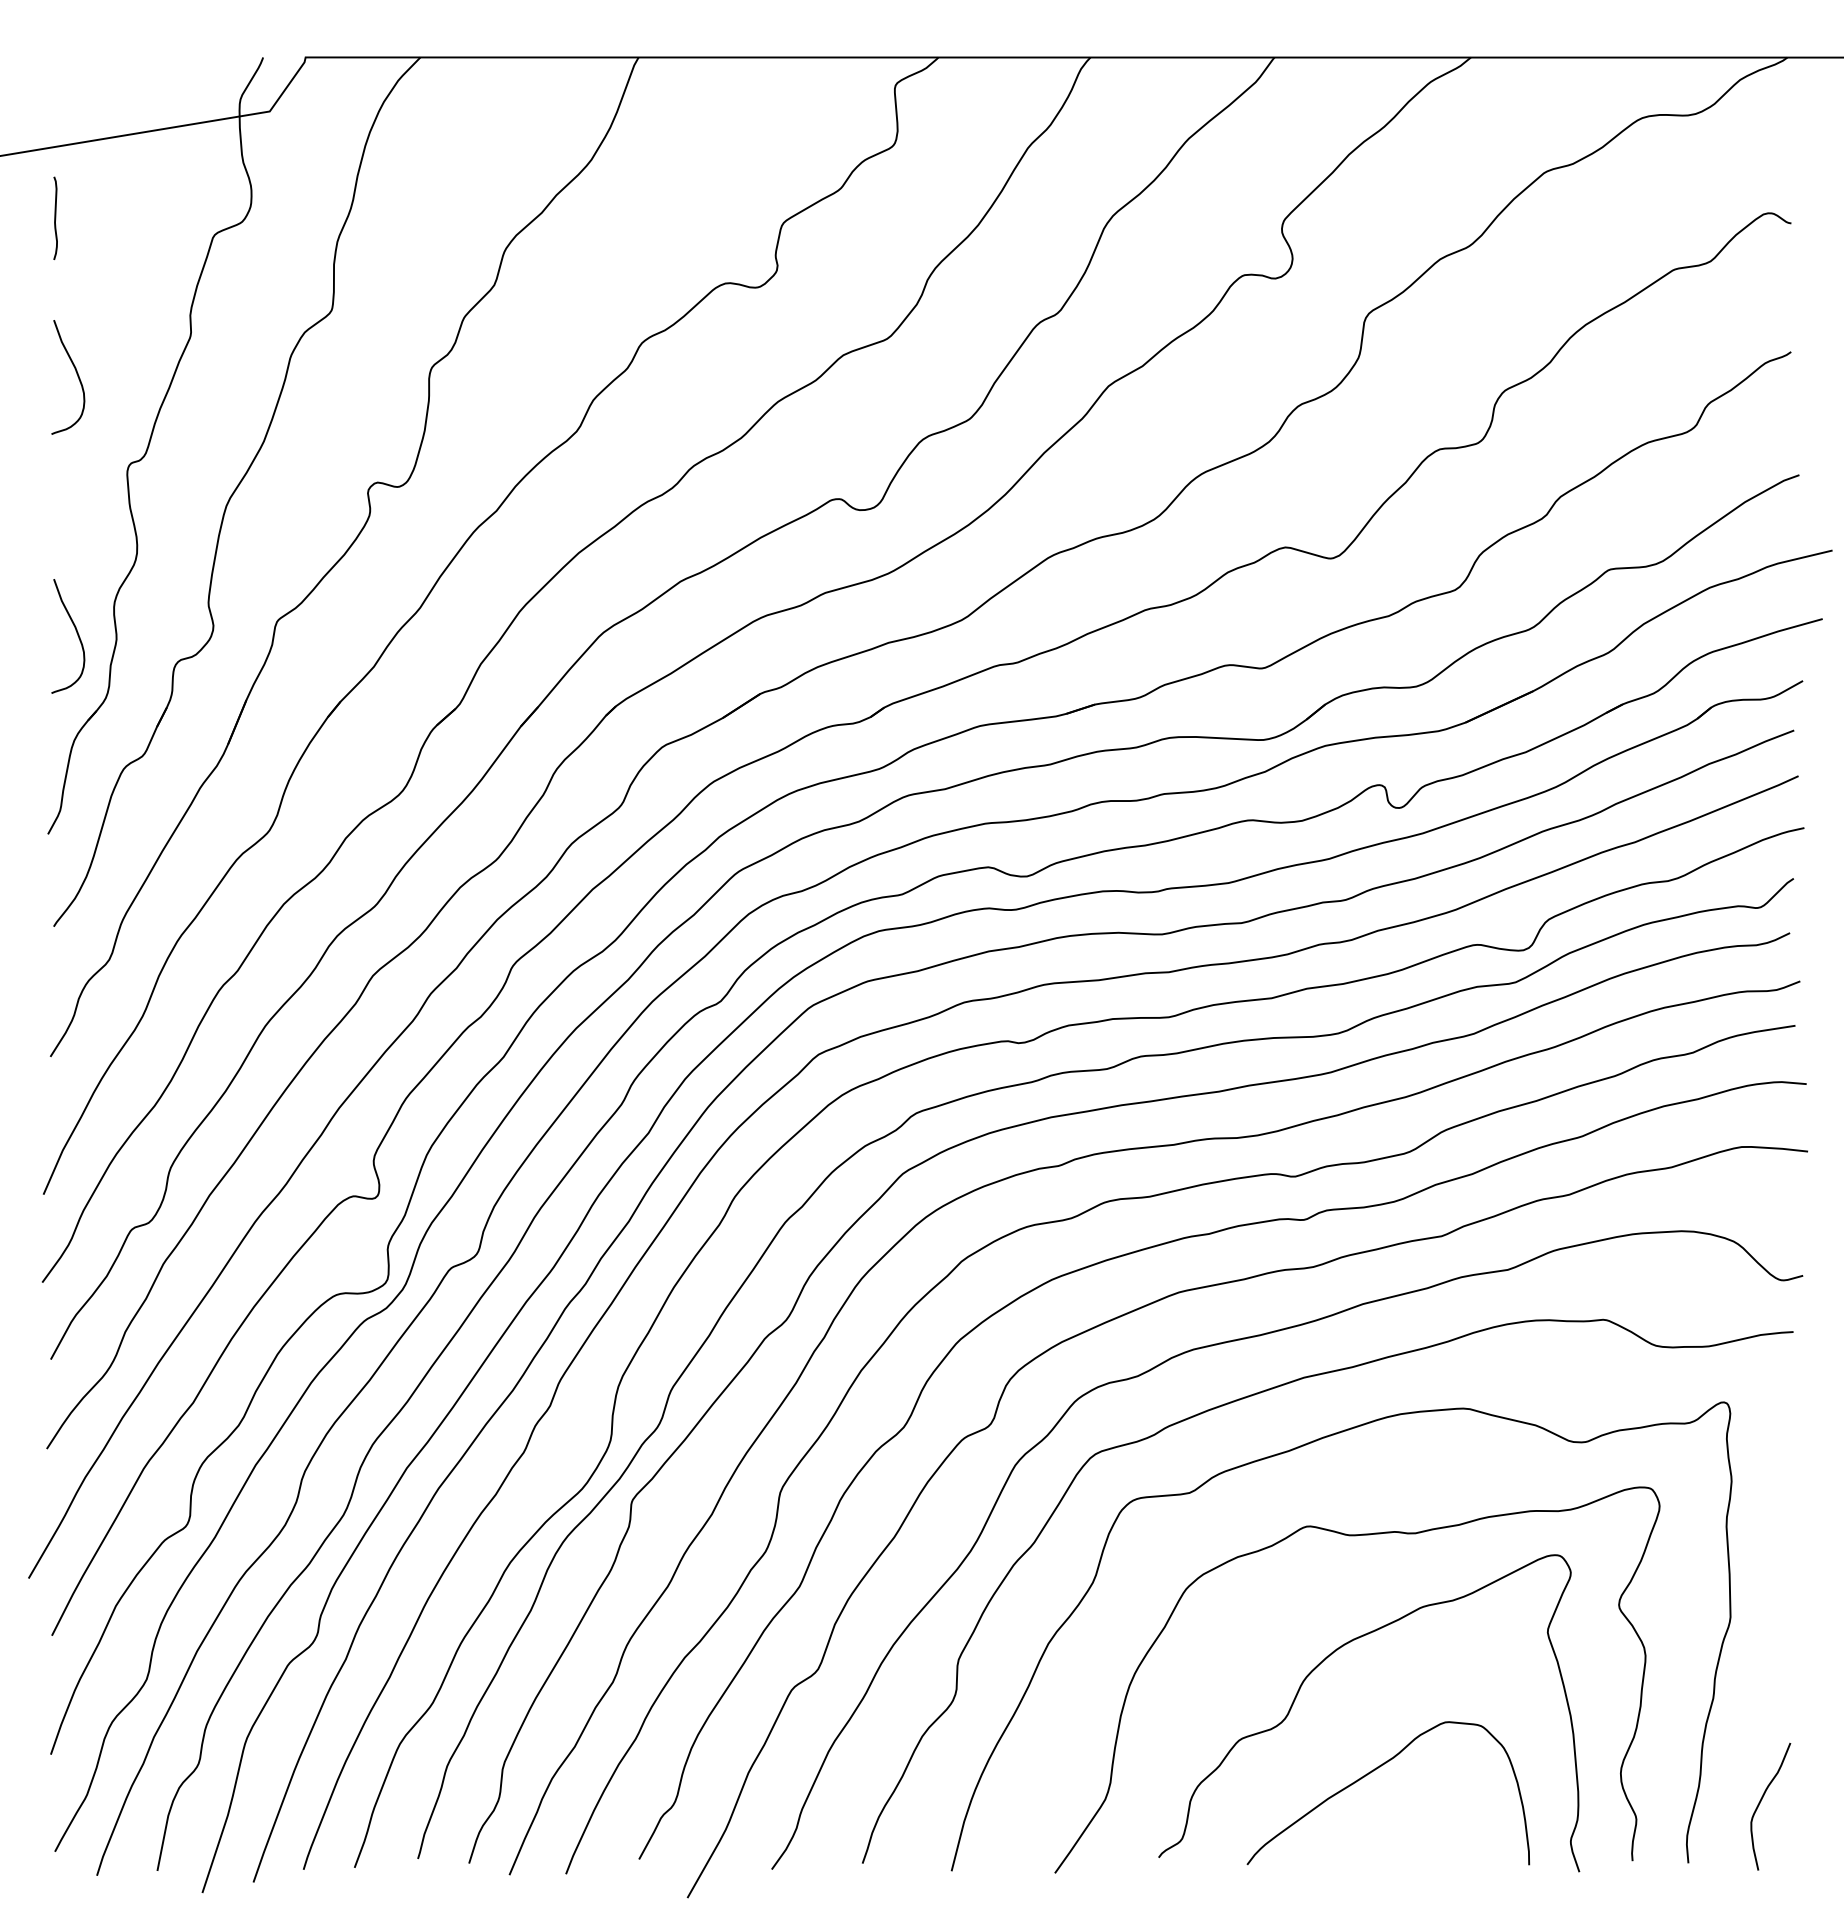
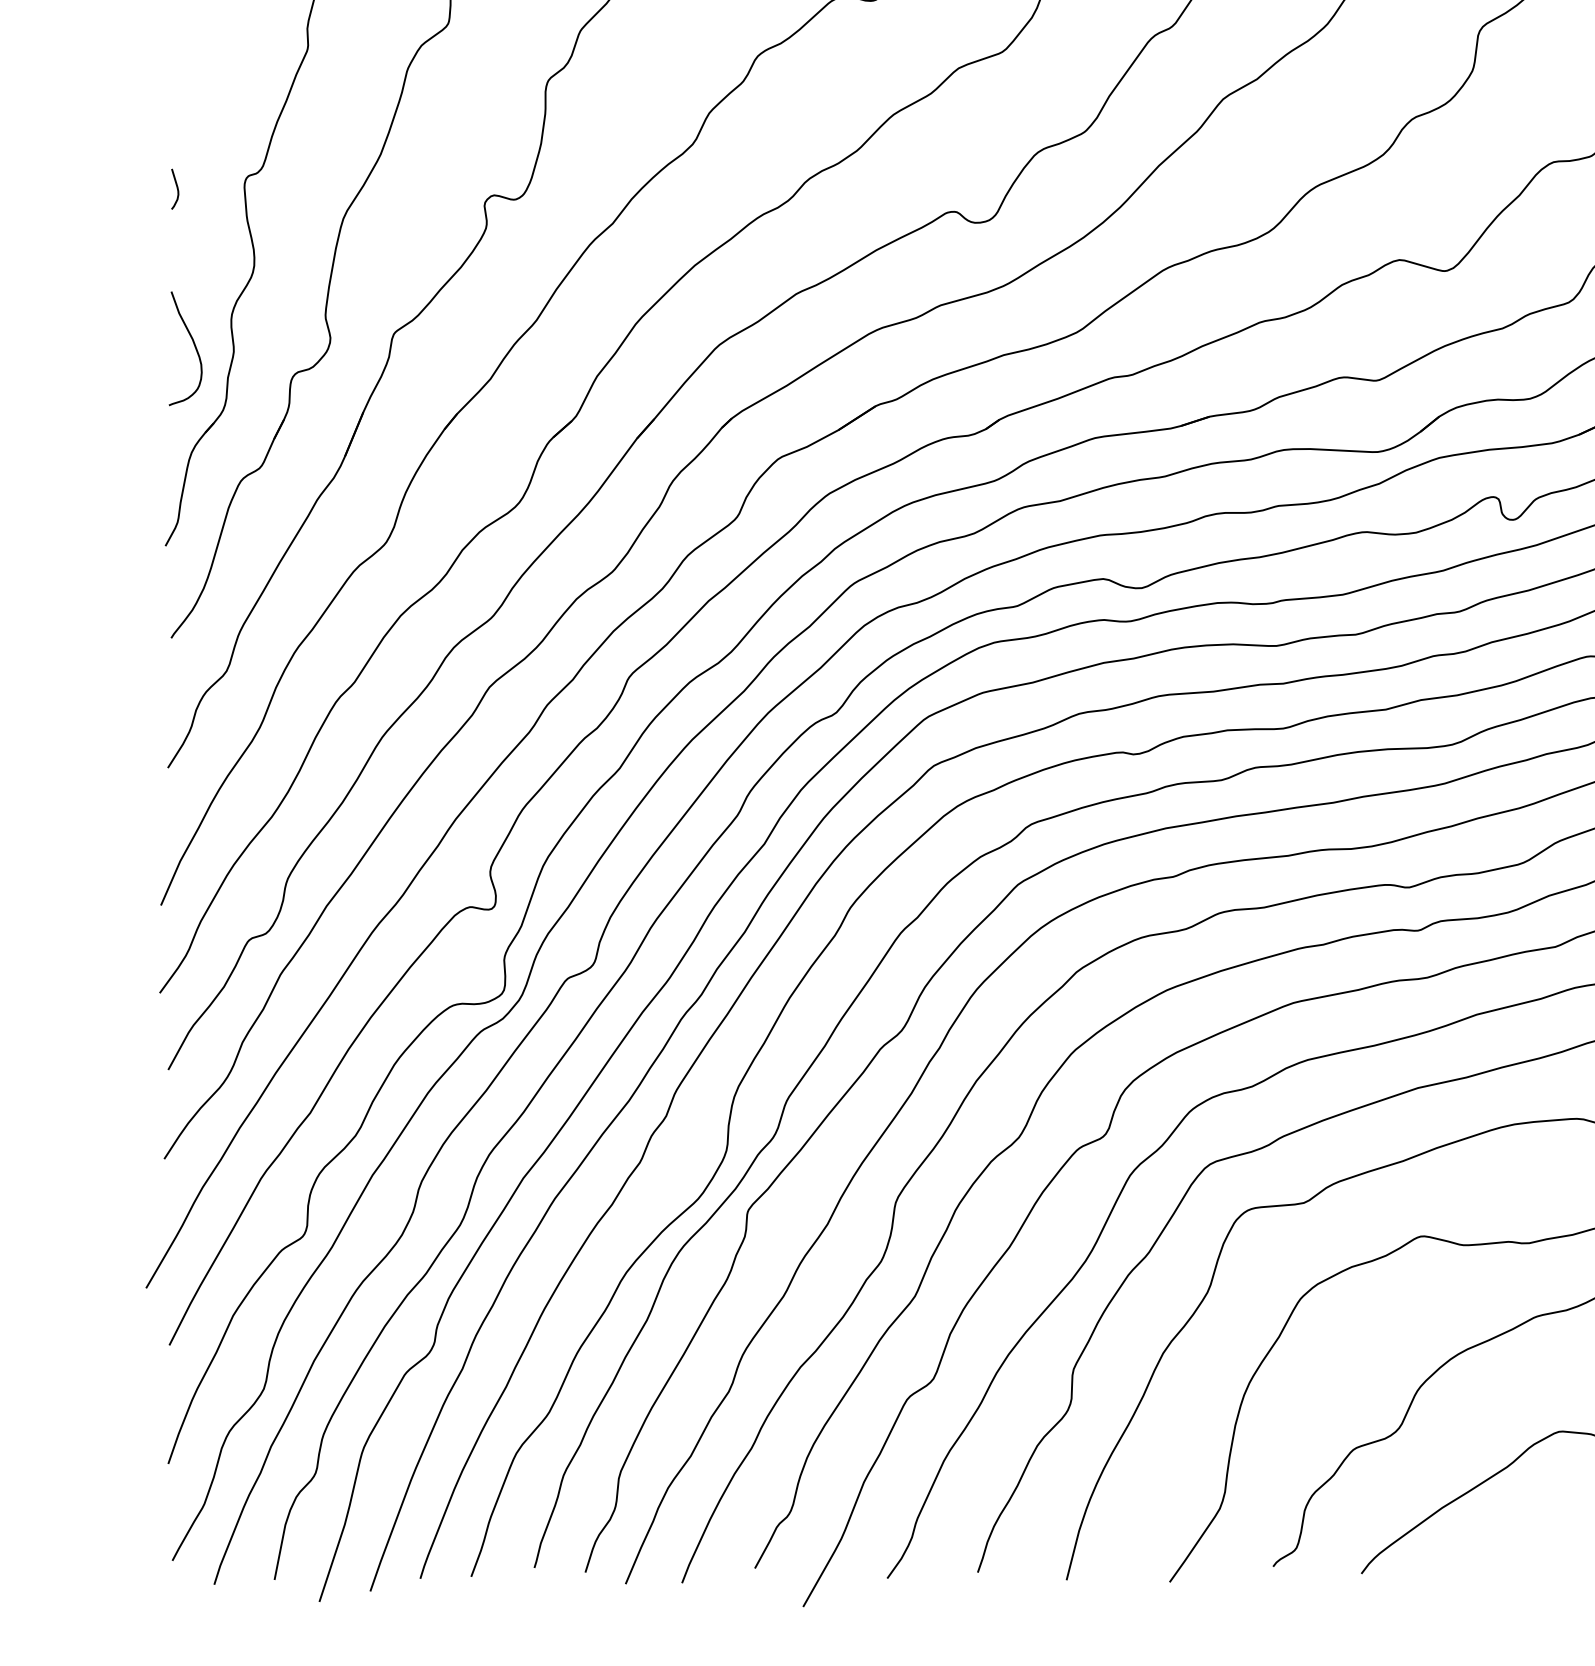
curve: (76, 374) -> (193, 87), removed
curve: (59, 476) -> (176, 189), added

